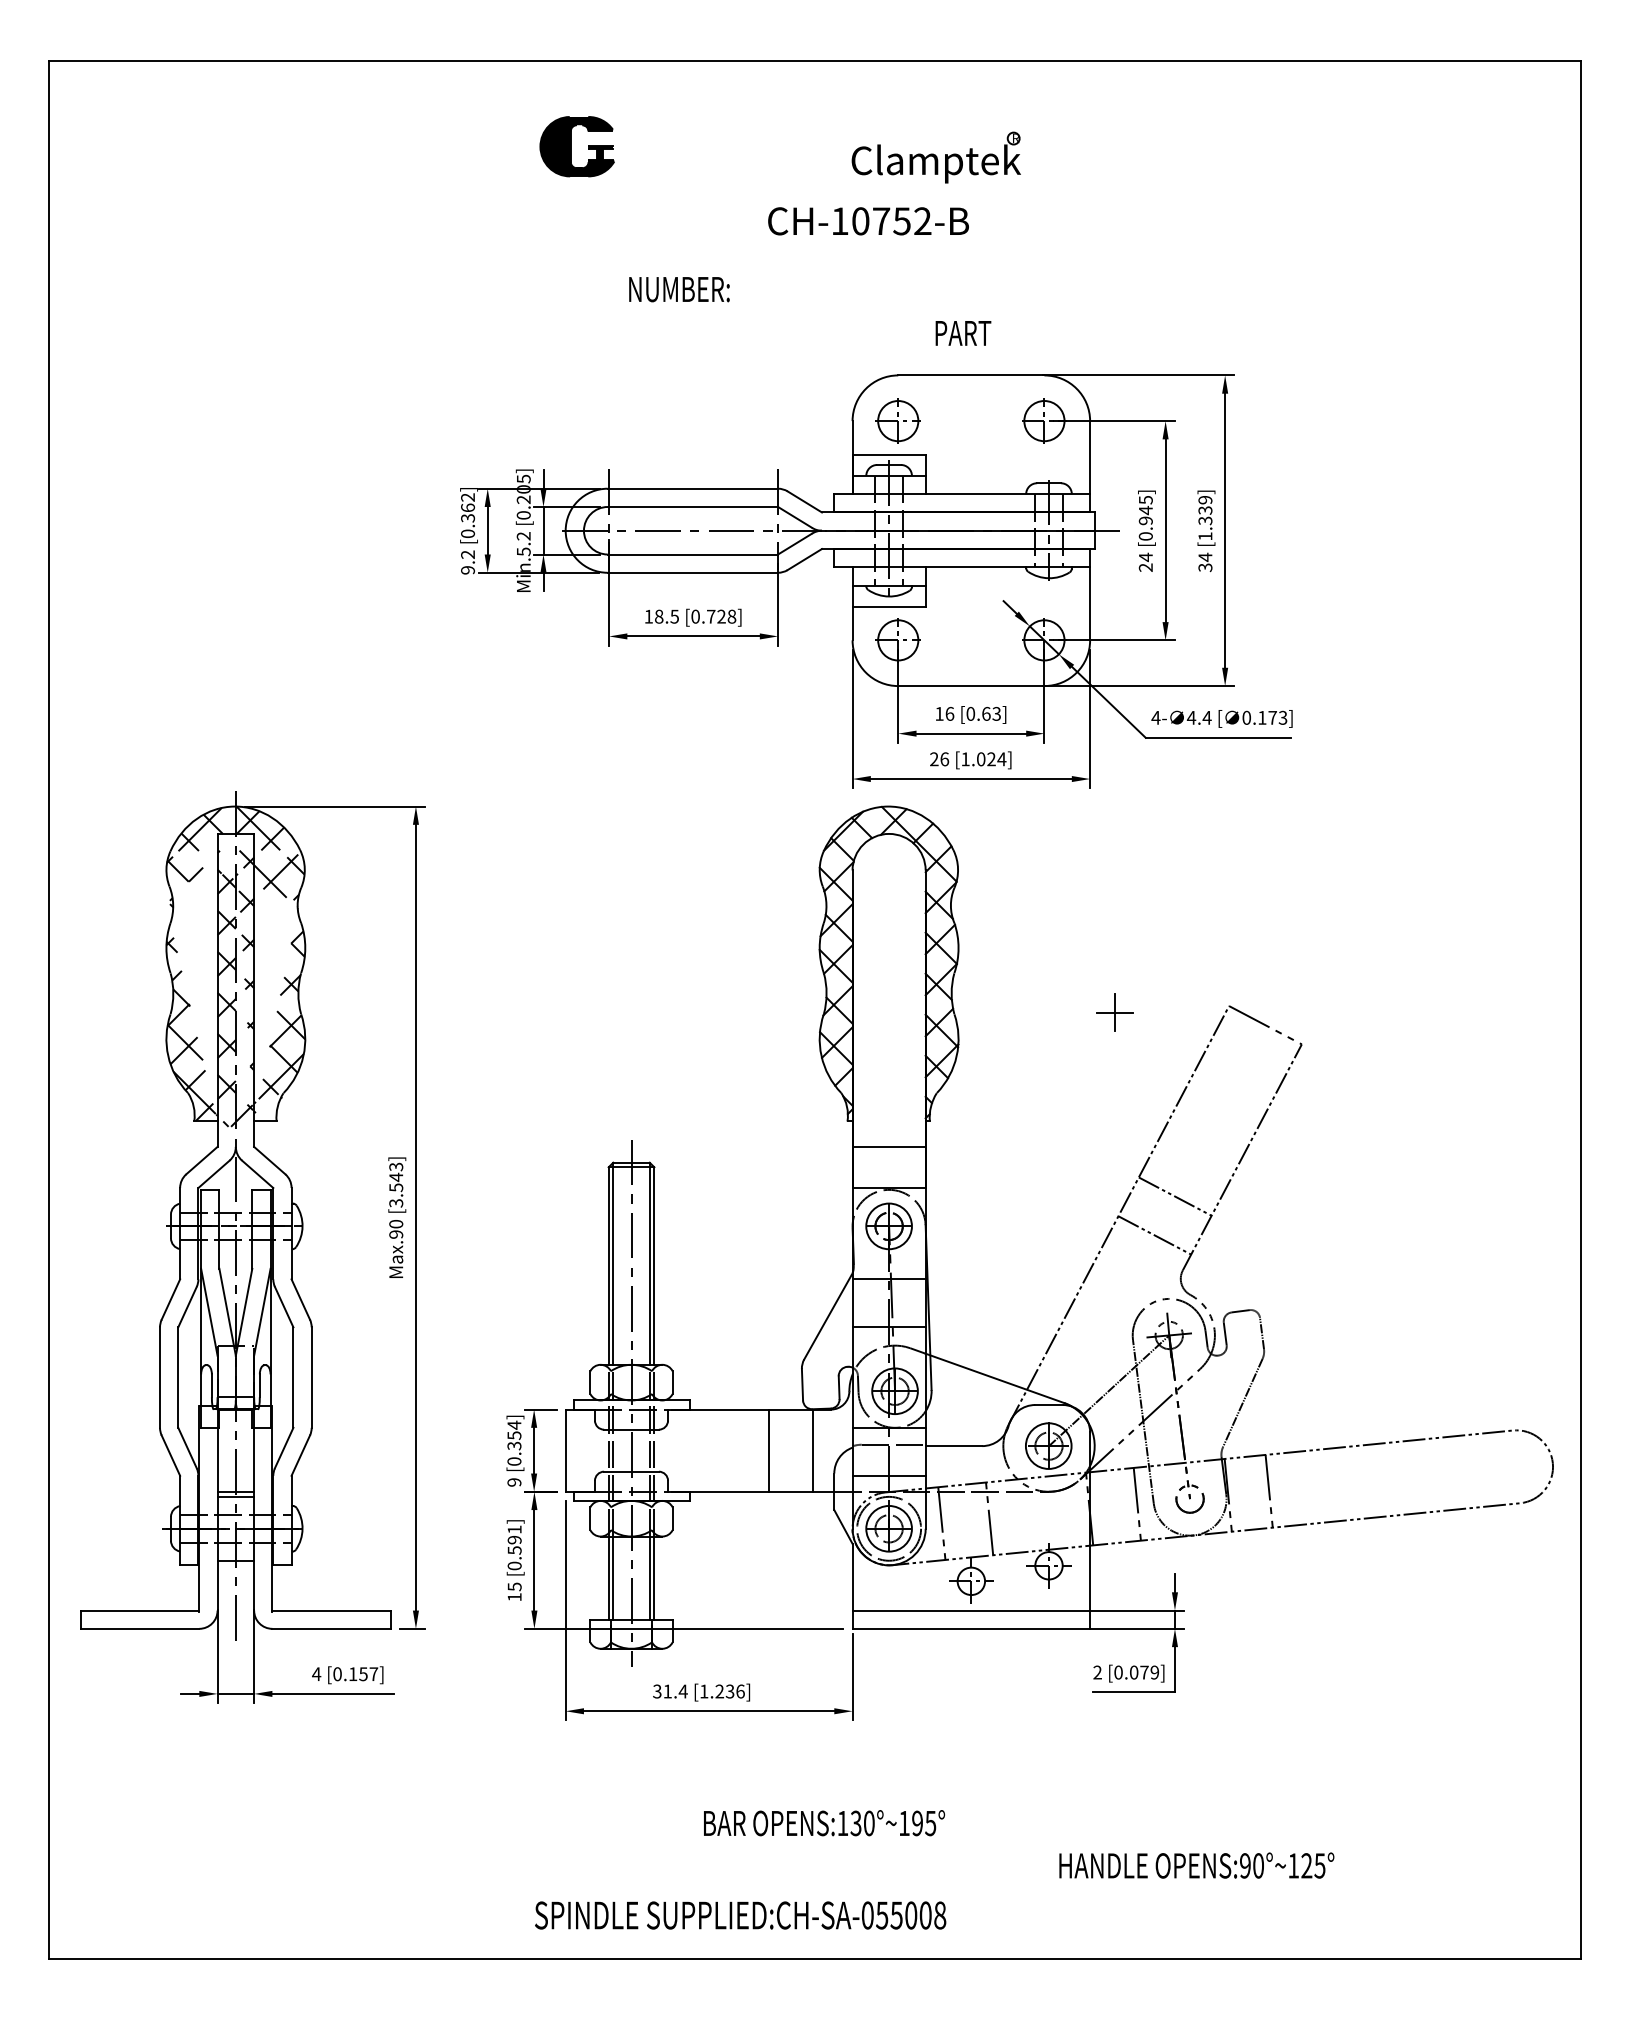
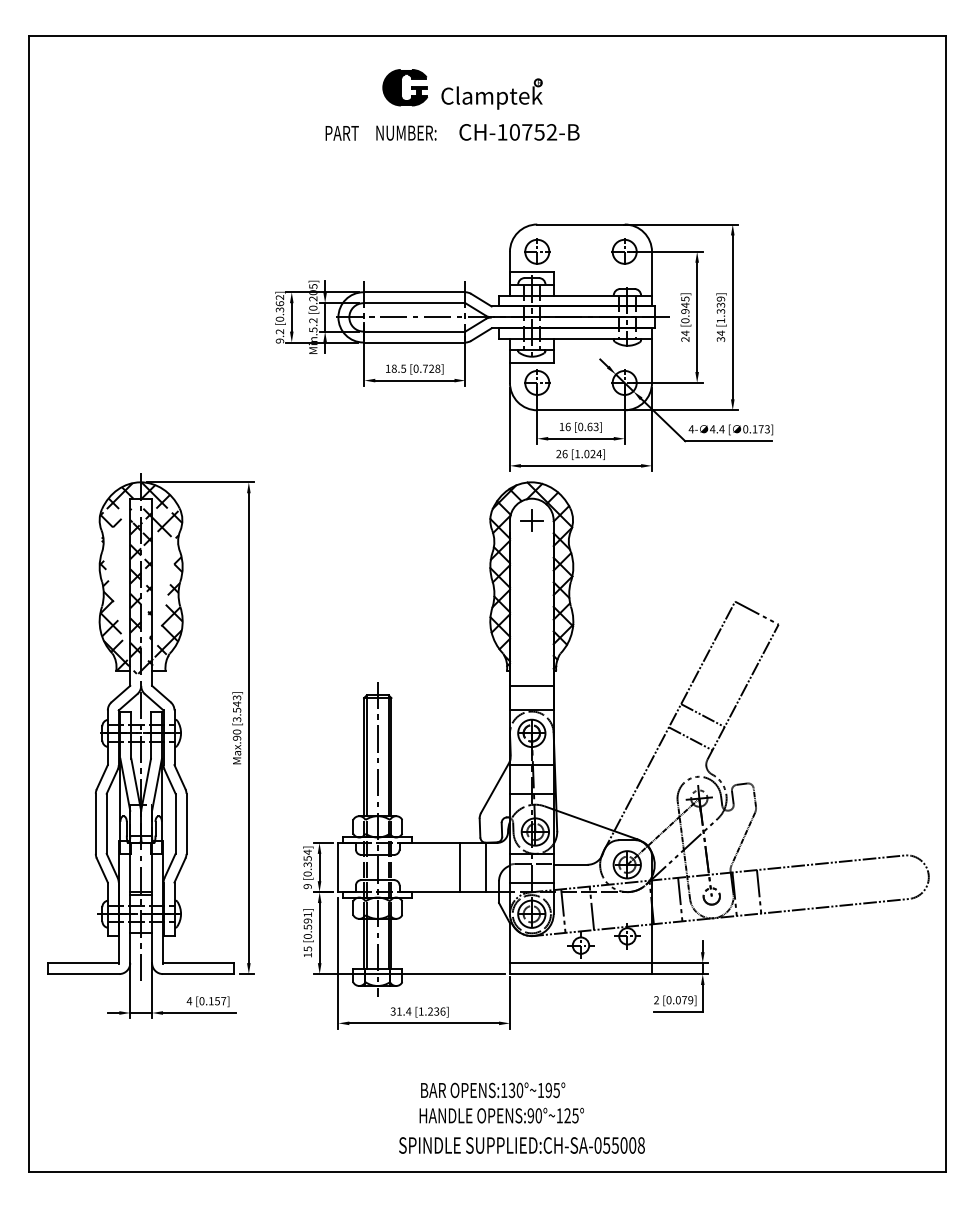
part: (575, 146) -> (404, 87), moved
part: (935, 156) -> (491, 93), moved
text: (679, 288) -> (406, 132), moved
text: (962, 333) -> (341, 133), moved
part: (1114, 1012) -> (531, 520), moved
text: (1196, 1865) -> (501, 1115), moved
text: (739, 1915) -> (521, 1145), moved

